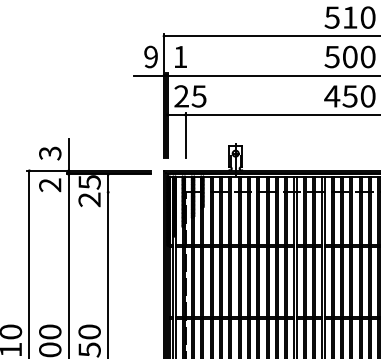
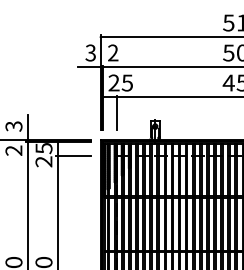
text: (180, 56) -> (113, 52), 1 -> 2
text: (150, 57) -> (90, 53), 9 -> 3
line: (128, 192) -> (73, 156), added

